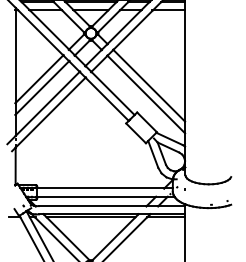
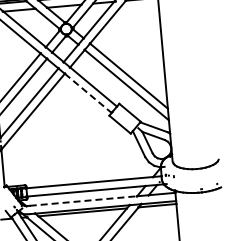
line: (107, 99) -> (88, 93), solid -> dashed
line: (92, 206) -> (83, 201), solid -> dashed

